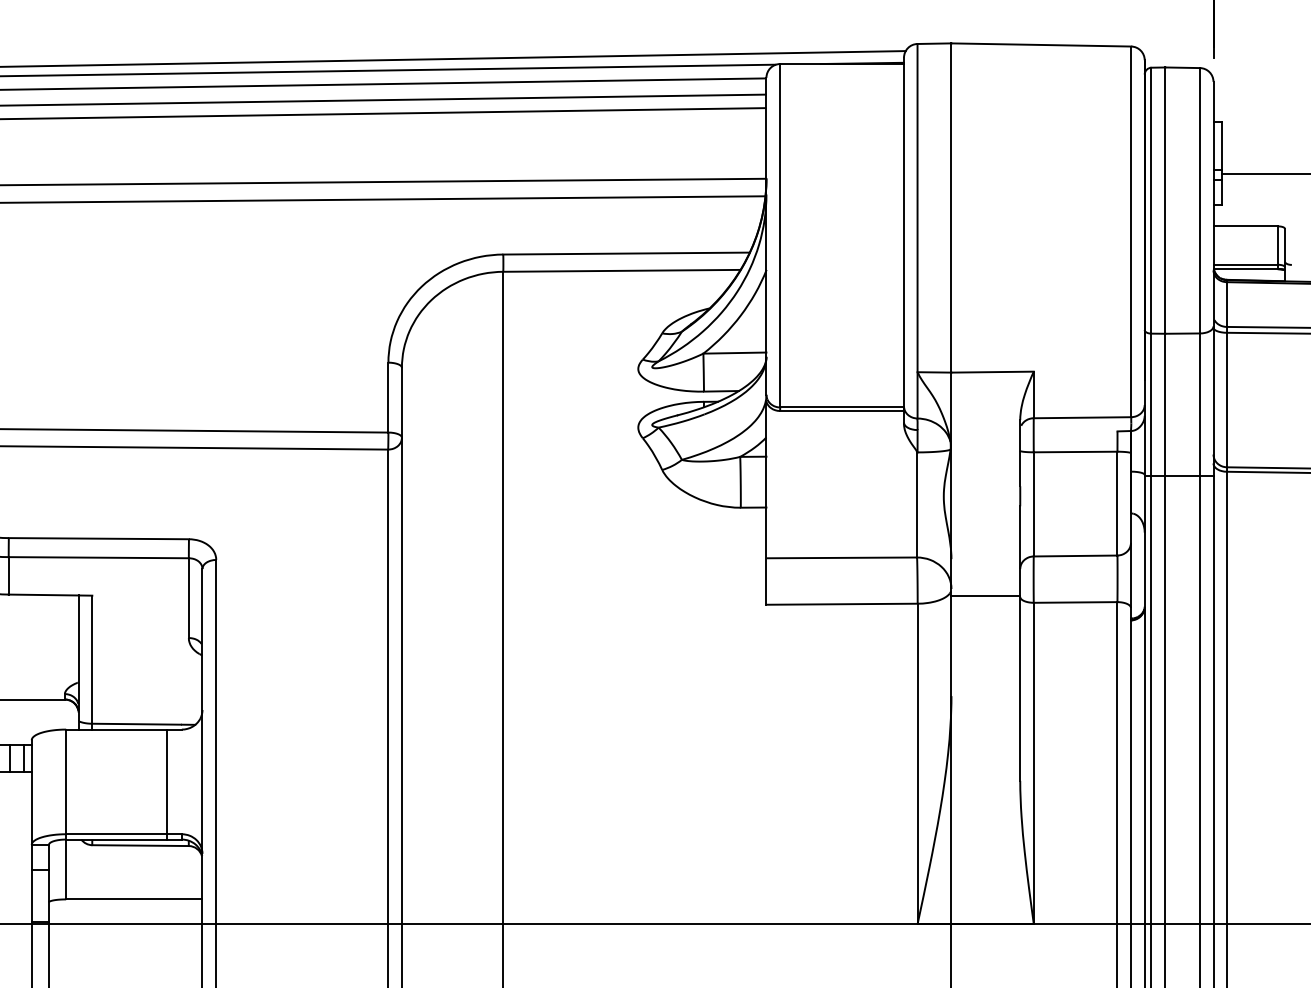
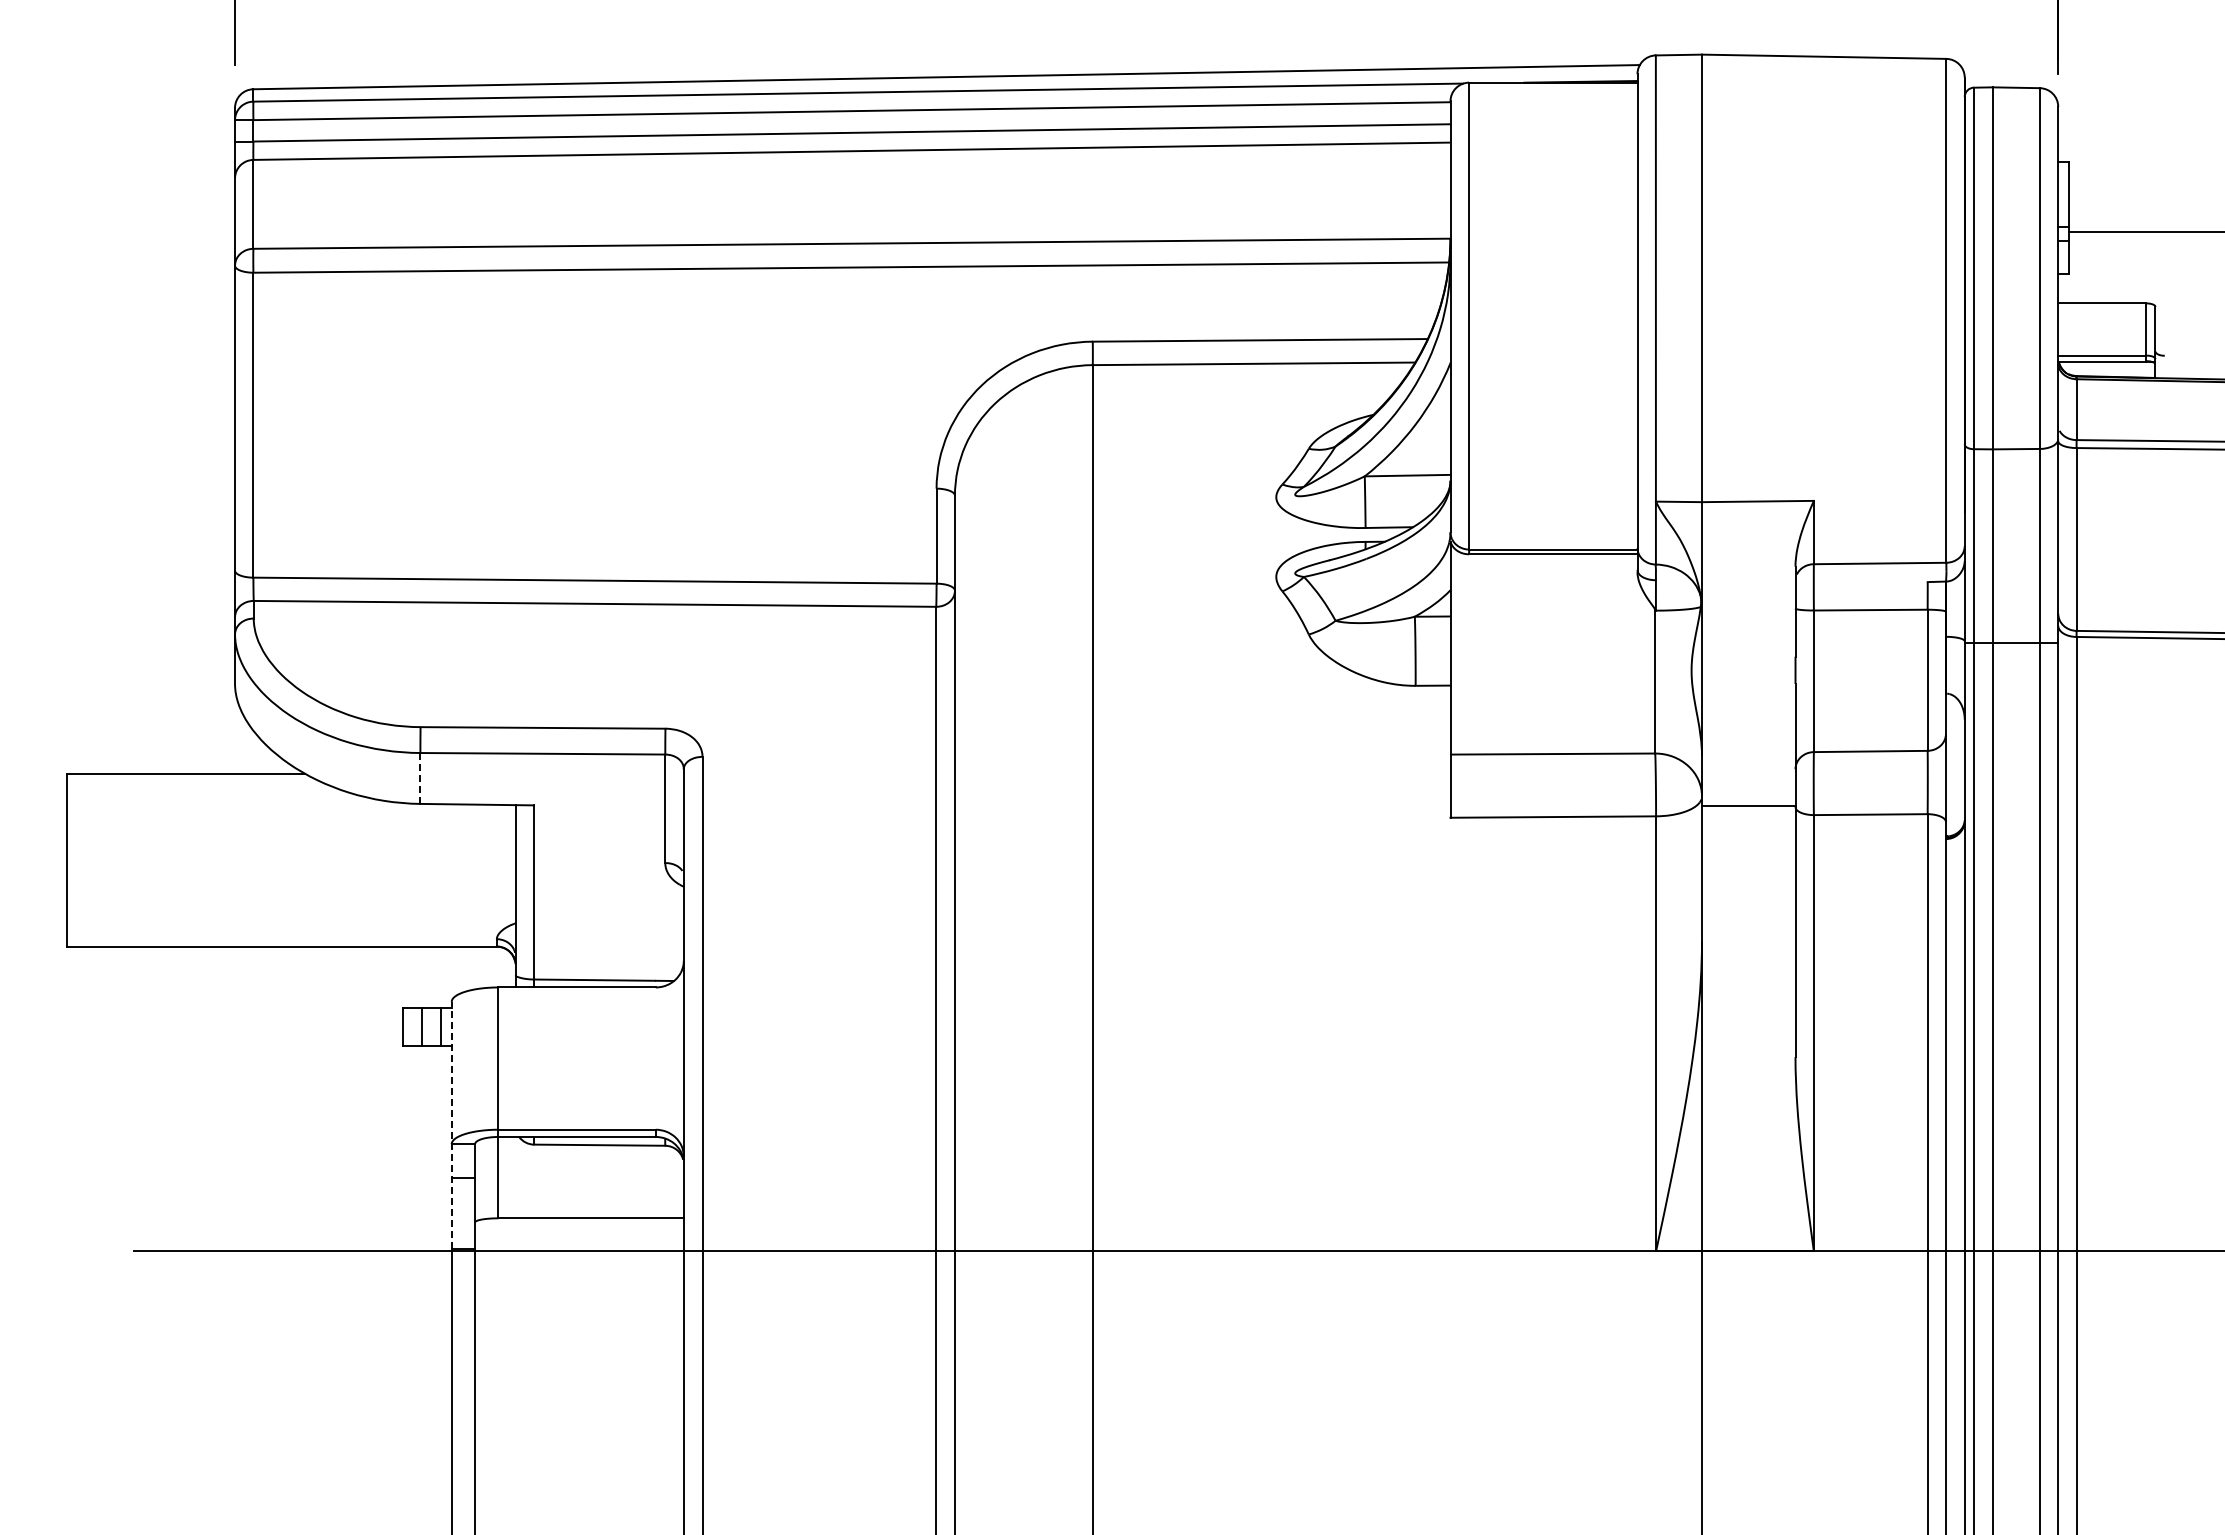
line: (8, 575) -> (420, 777), solid -> dashed
line: (166, 784) -> (635, 1061), removed
line: (31, 831) -> (451, 1125), solid -> dashed

